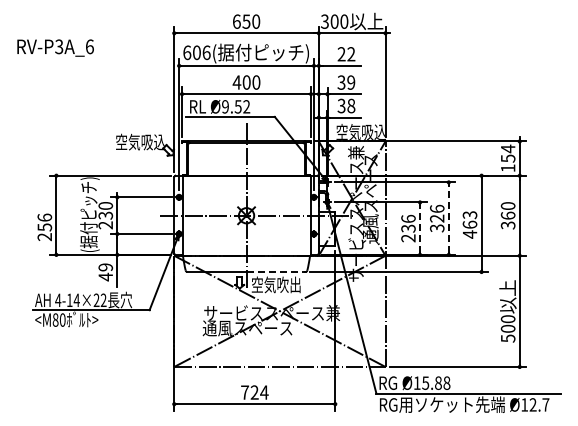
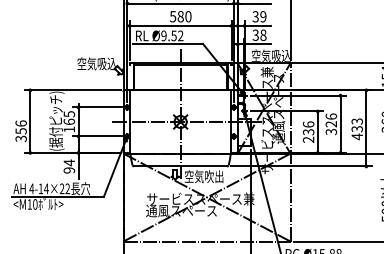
text: (241, 82) -> (176, 16), 400 -> 580
text: (105, 215) -> (69, 121), 230 -> 165
line: (448, 218) -> (340, 124), dashed -> solid
text: (469, 224) -> (356, 128), 463 -> 433
line: (420, 228) -> (318, 132), dashed -> solid
text: (45, 237) -> (21, 139), 256 -> 356
text: (105, 272) -> (69, 166), 49 -> 94
line: (276, 272) -> (204, 166), dashed -> solid
text: (55, 319) -> (29, 204), <M80 -> <M10

